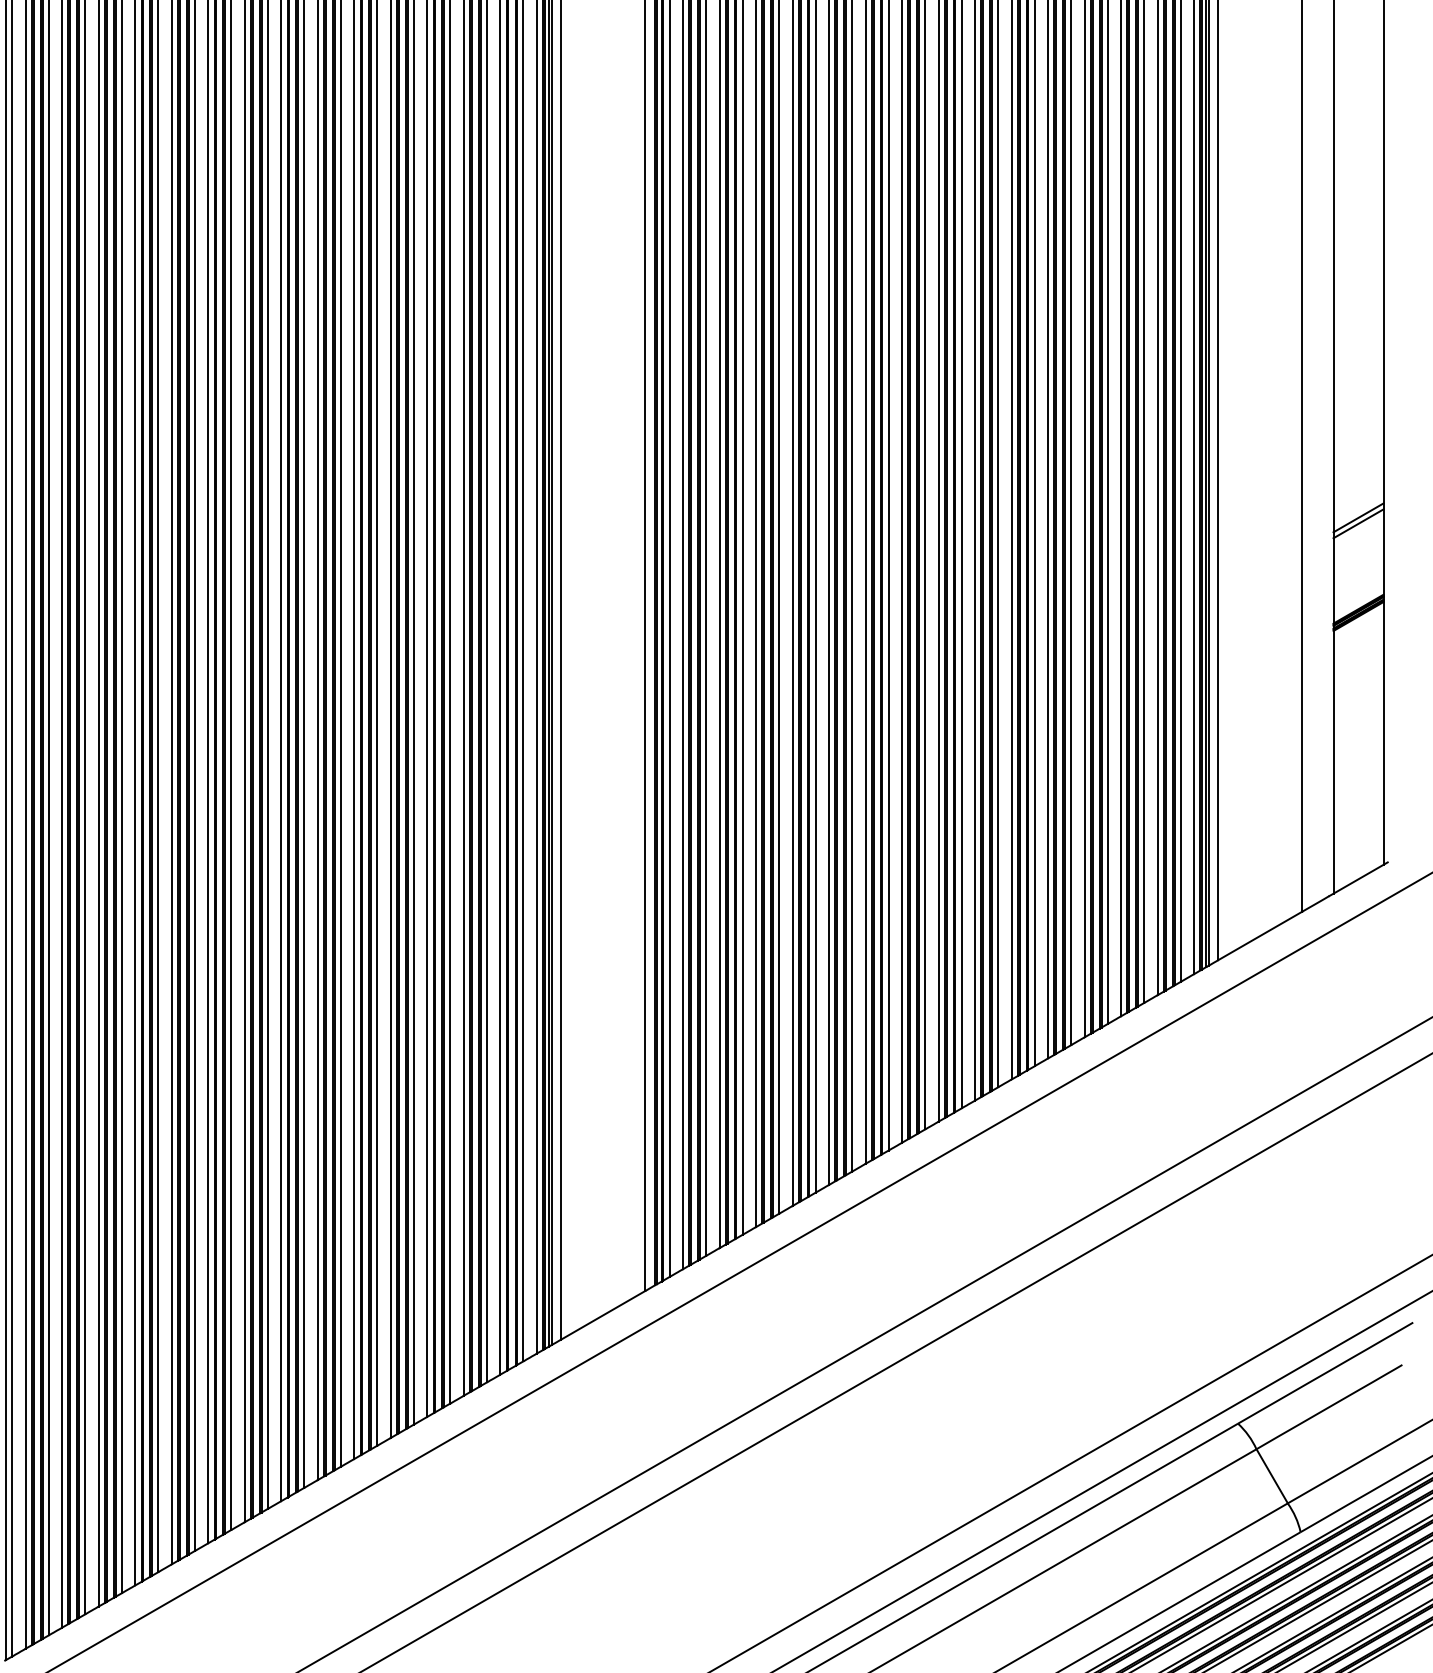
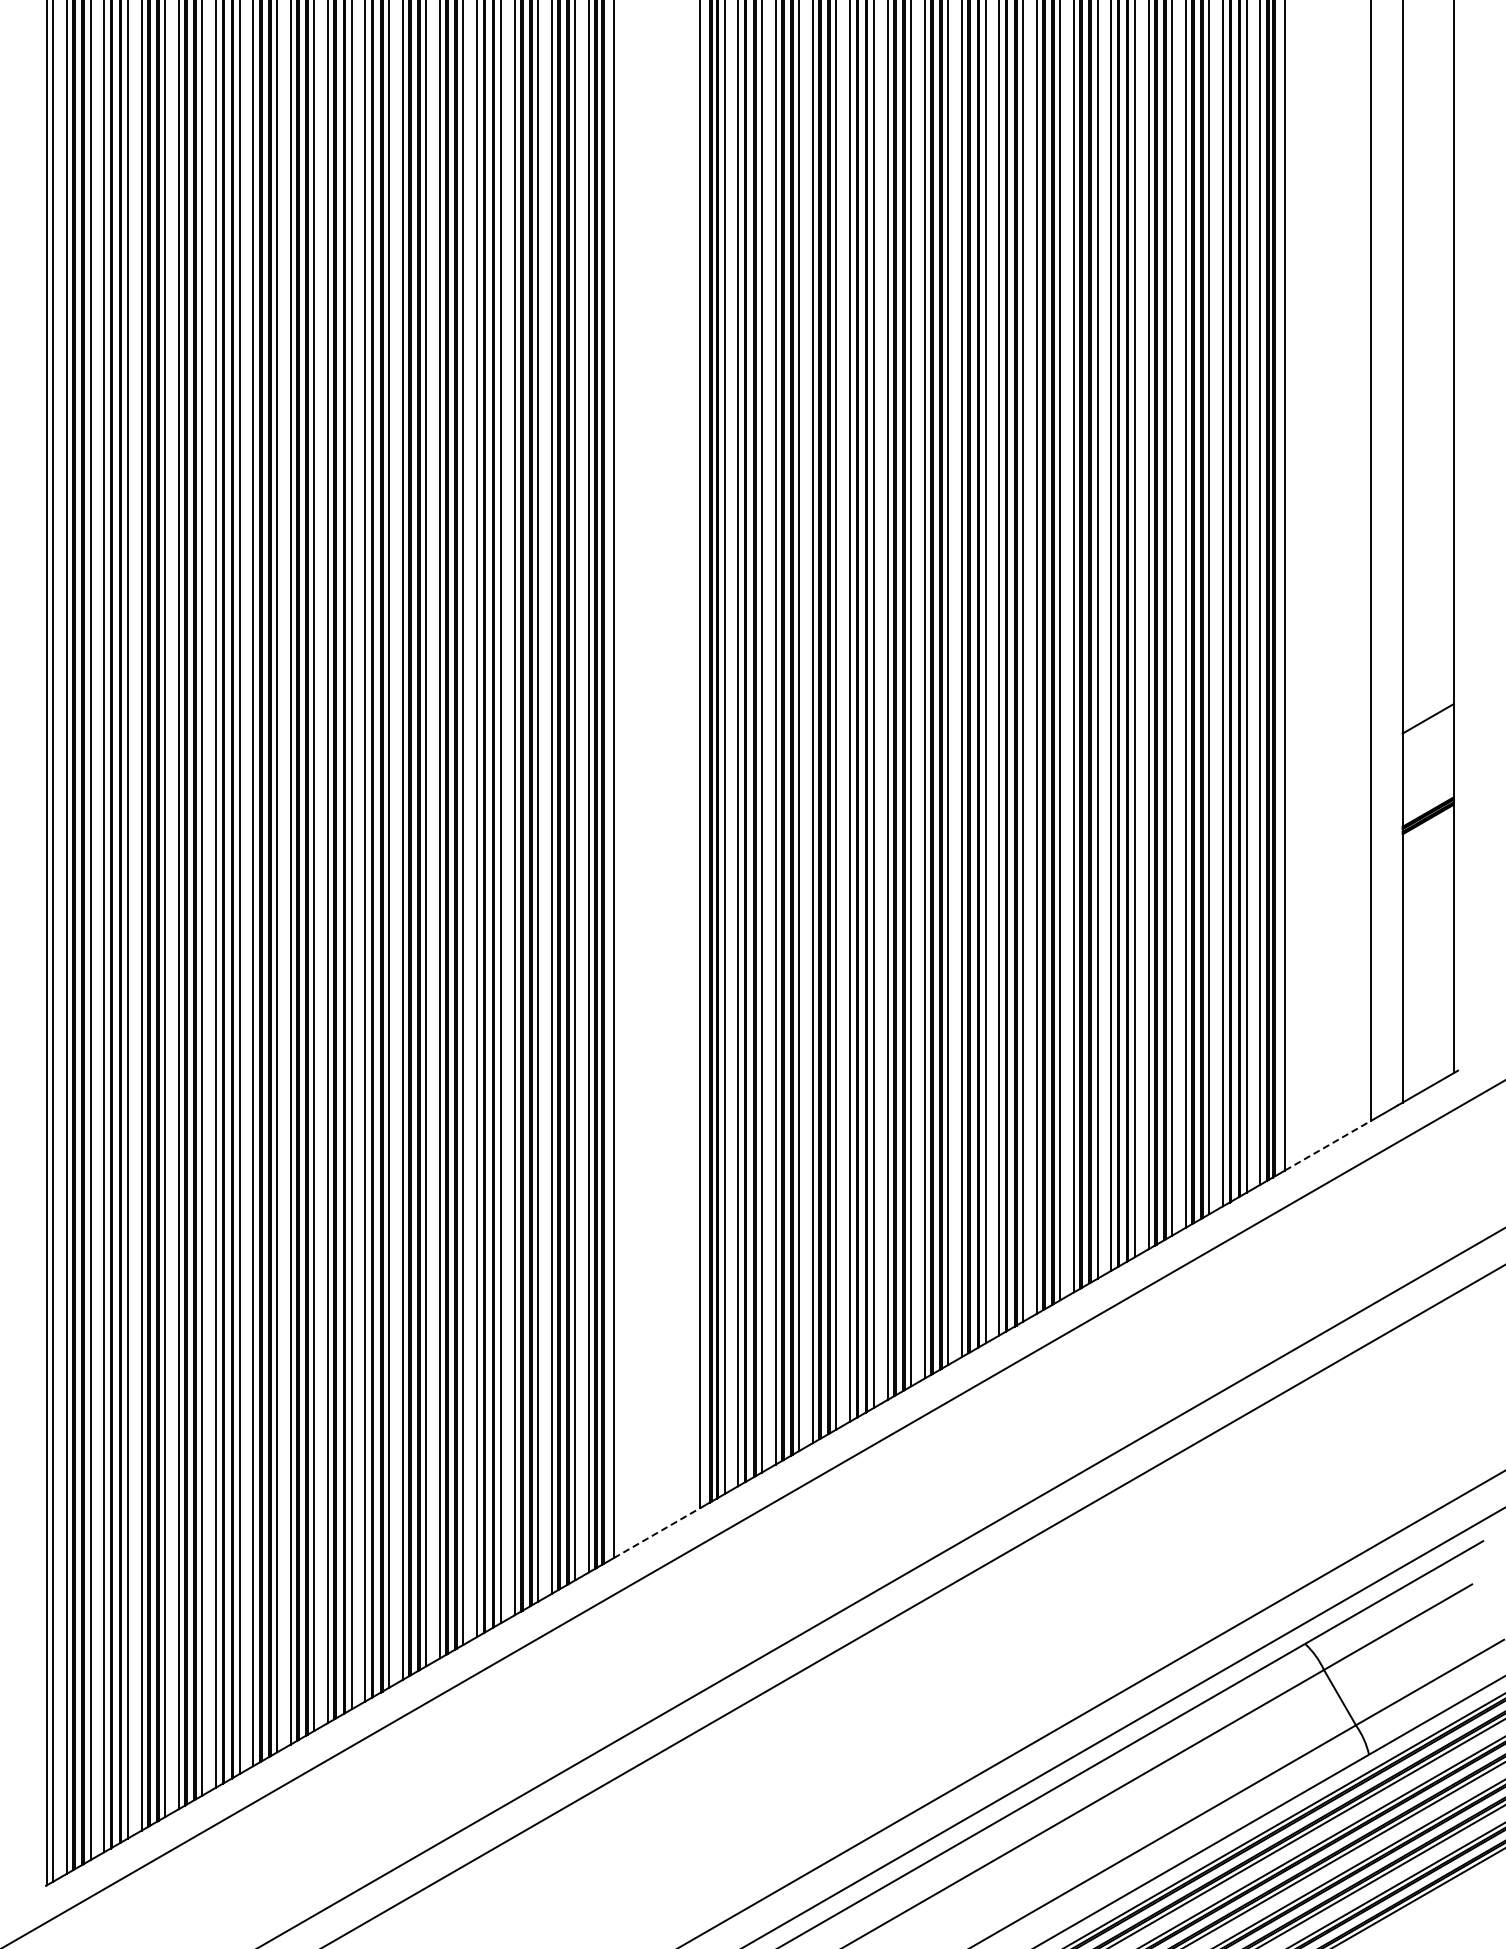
line: (1357, 523) -> (1427, 724), removed
line: (1260, 935) -> (1328, 1145), solid -> dashed
line: (602, 1315) -> (656, 1533), solid -> dashed

